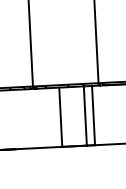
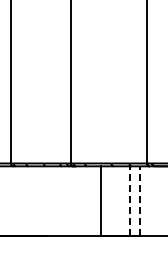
line: (84, 115) -> (129, 200), solid -> dashed
line: (93, 115) -> (139, 200), solid -> dashed

